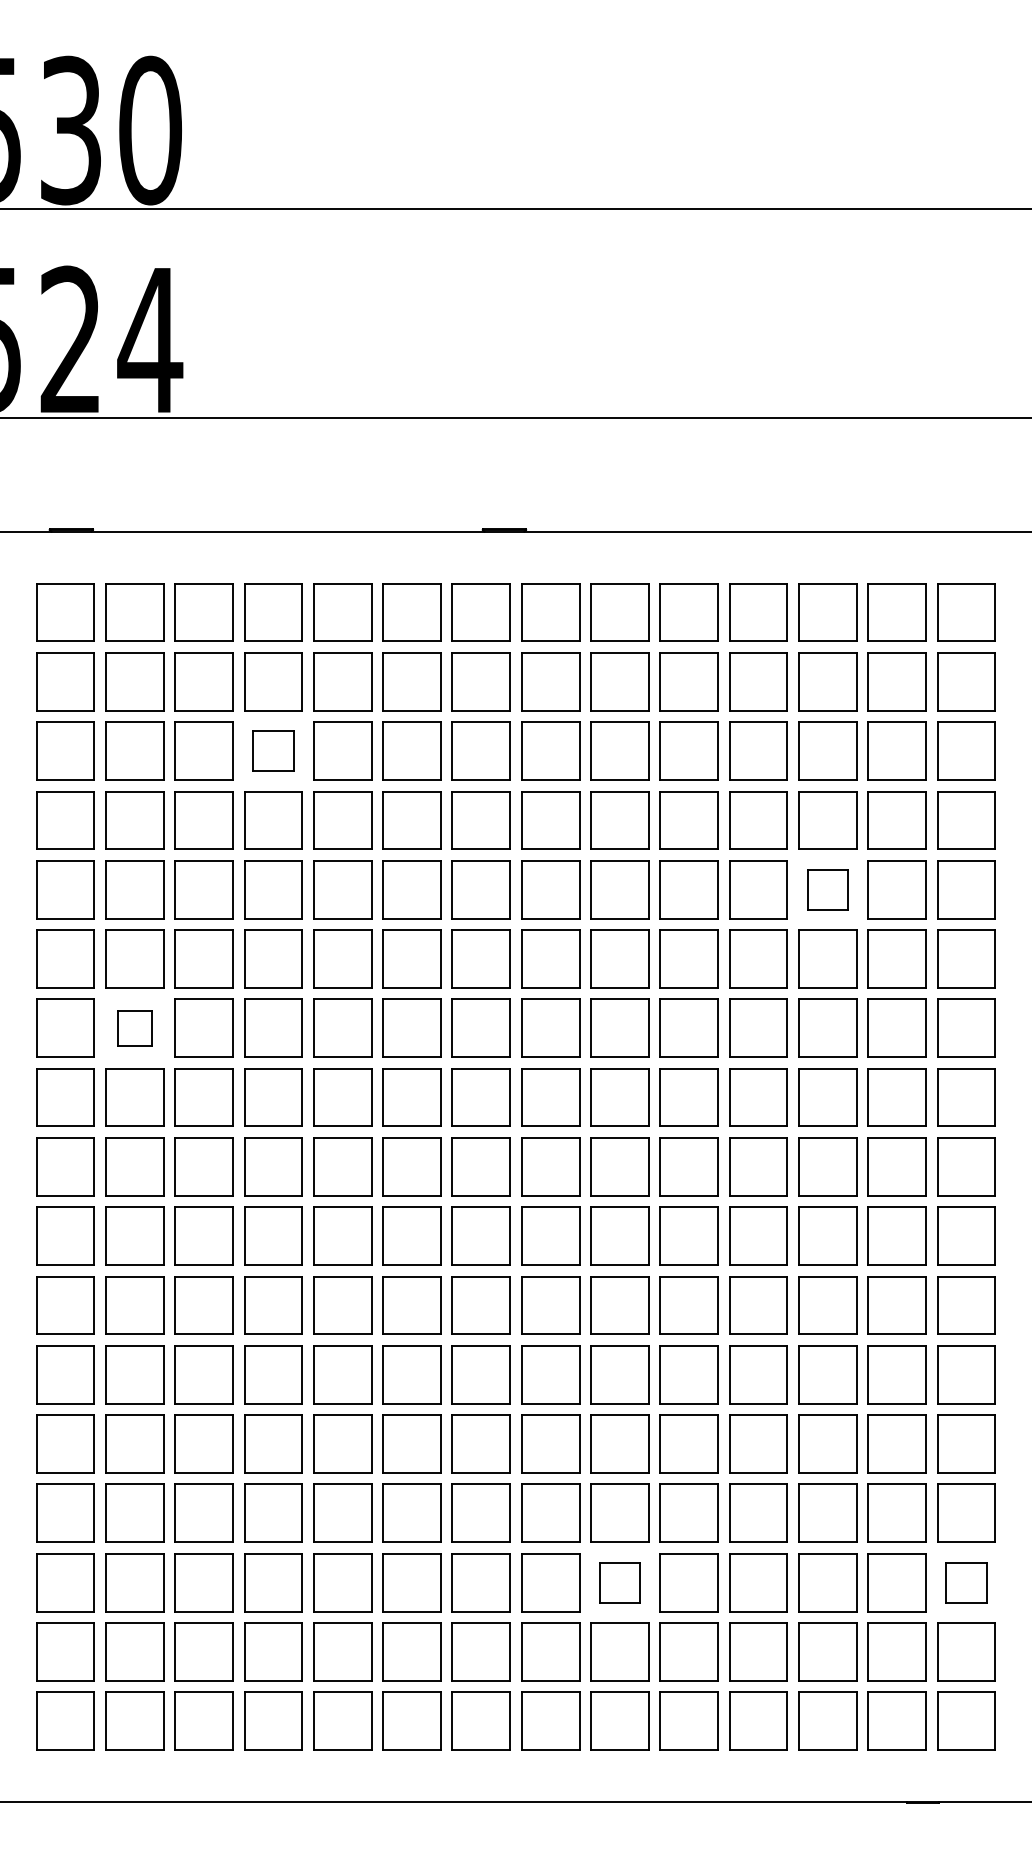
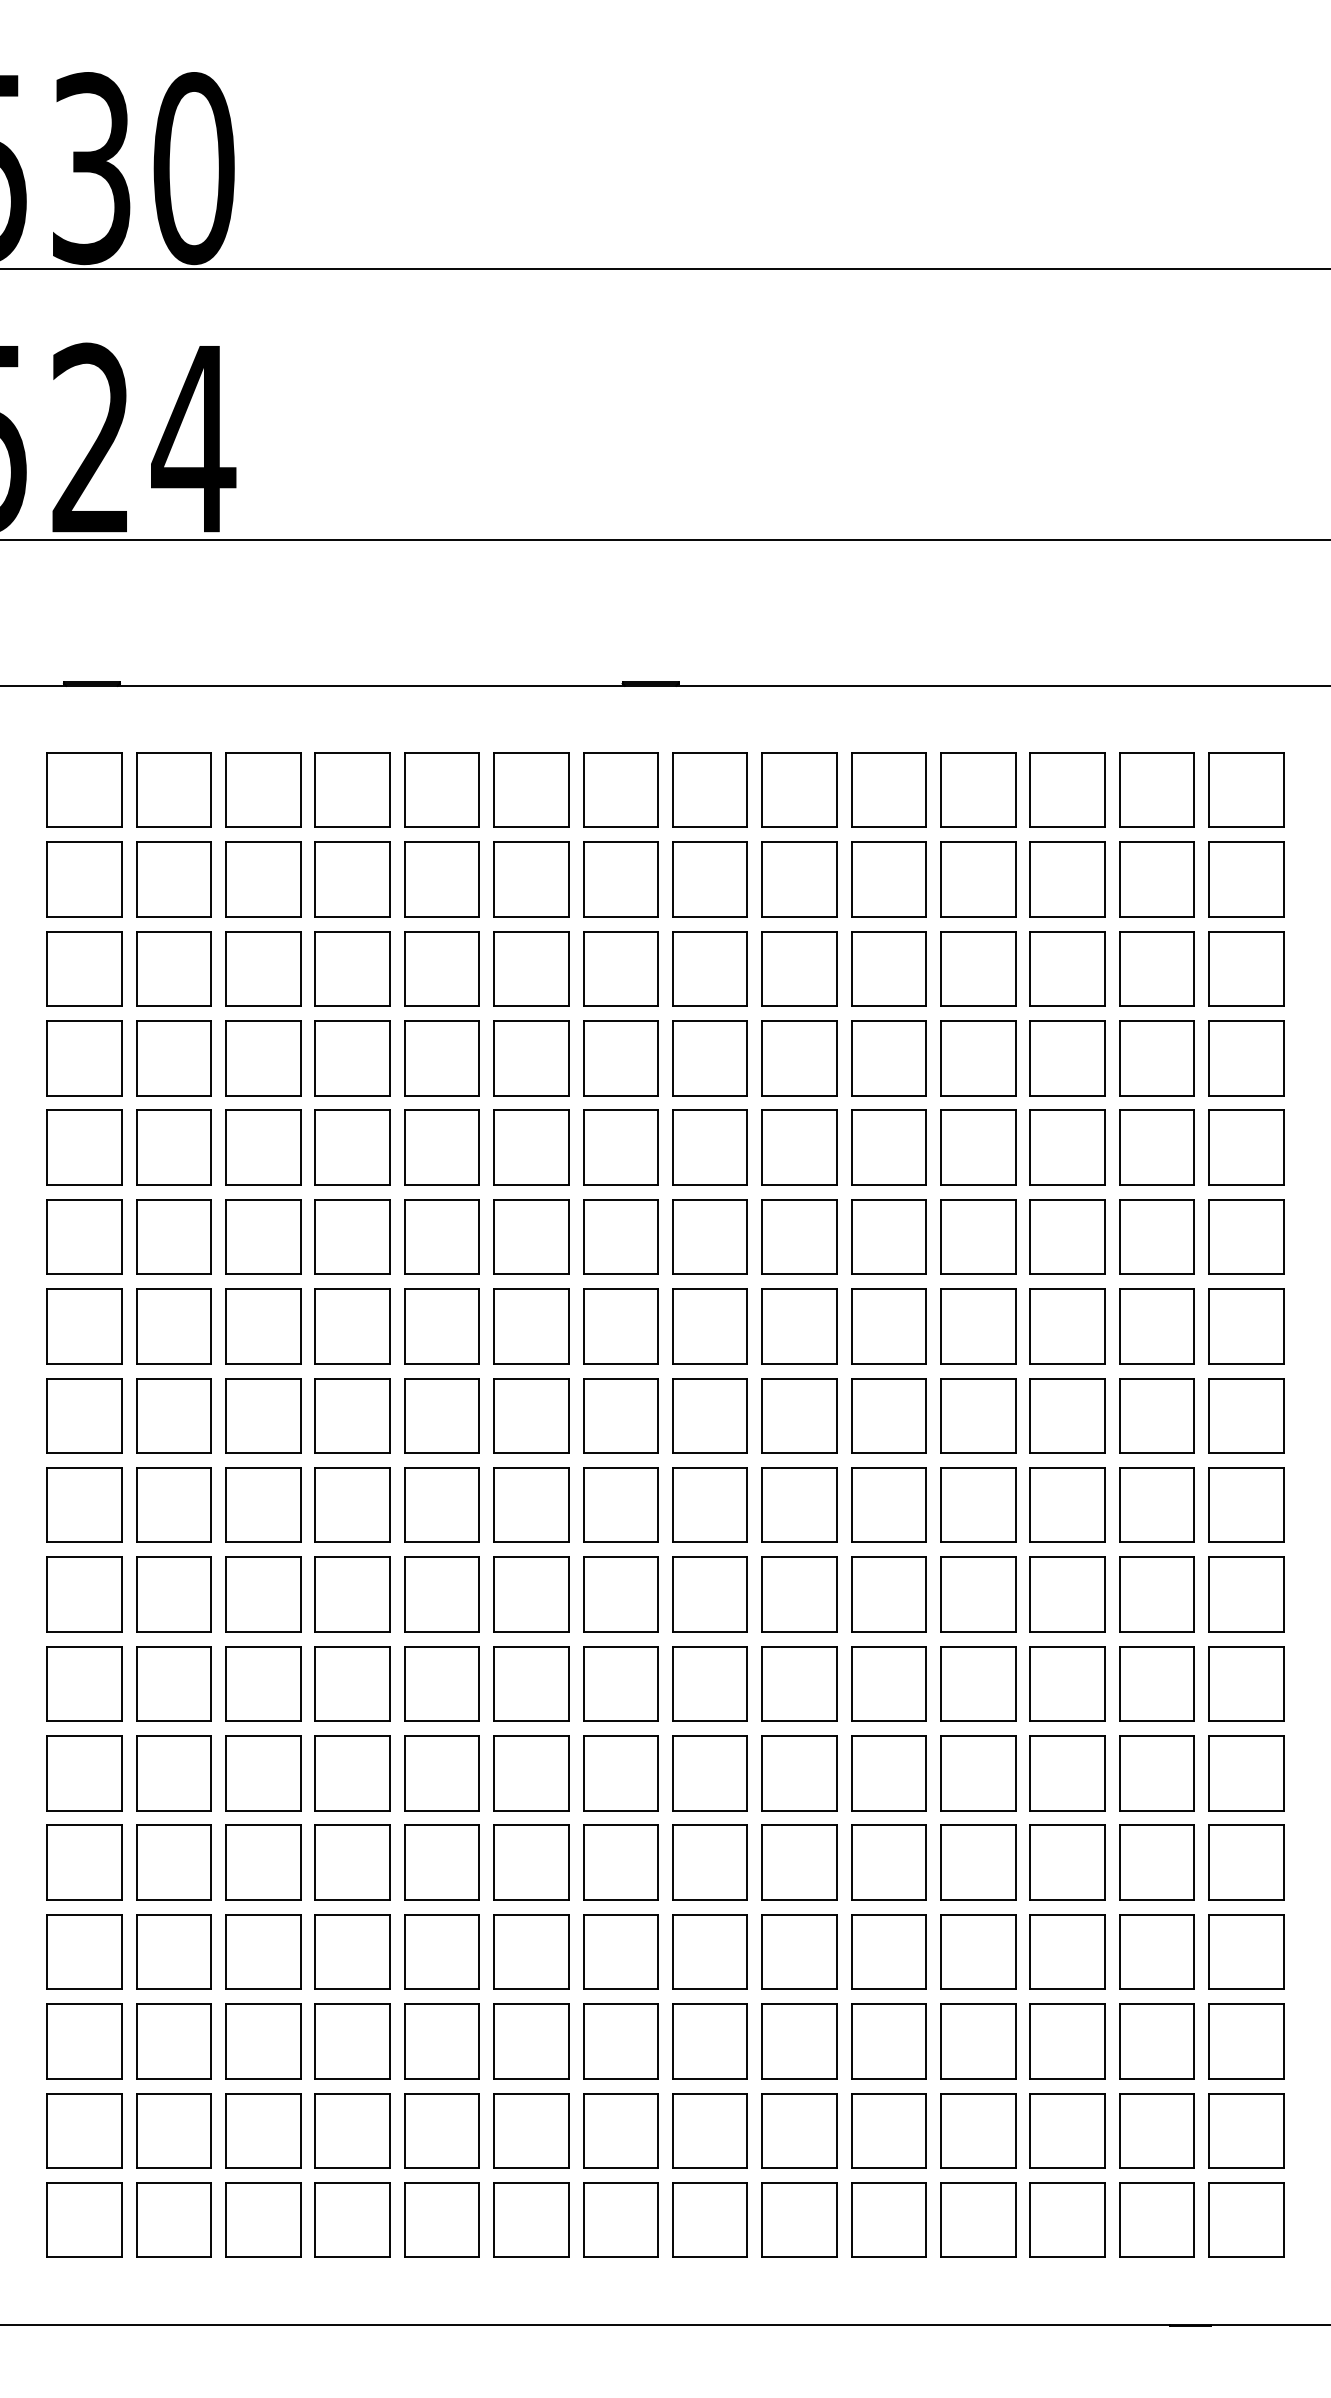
part: (273, 750) -> (352, 968), size x1.43
part: (827, 889) -> (1067, 1147), size x1.43
part: (134, 1027) -> (173, 1325), size x1.67
part: (619, 1582) -> (799, 2041), size x1.43
part: (966, 1582) -> (1246, 2041), size x1.43

